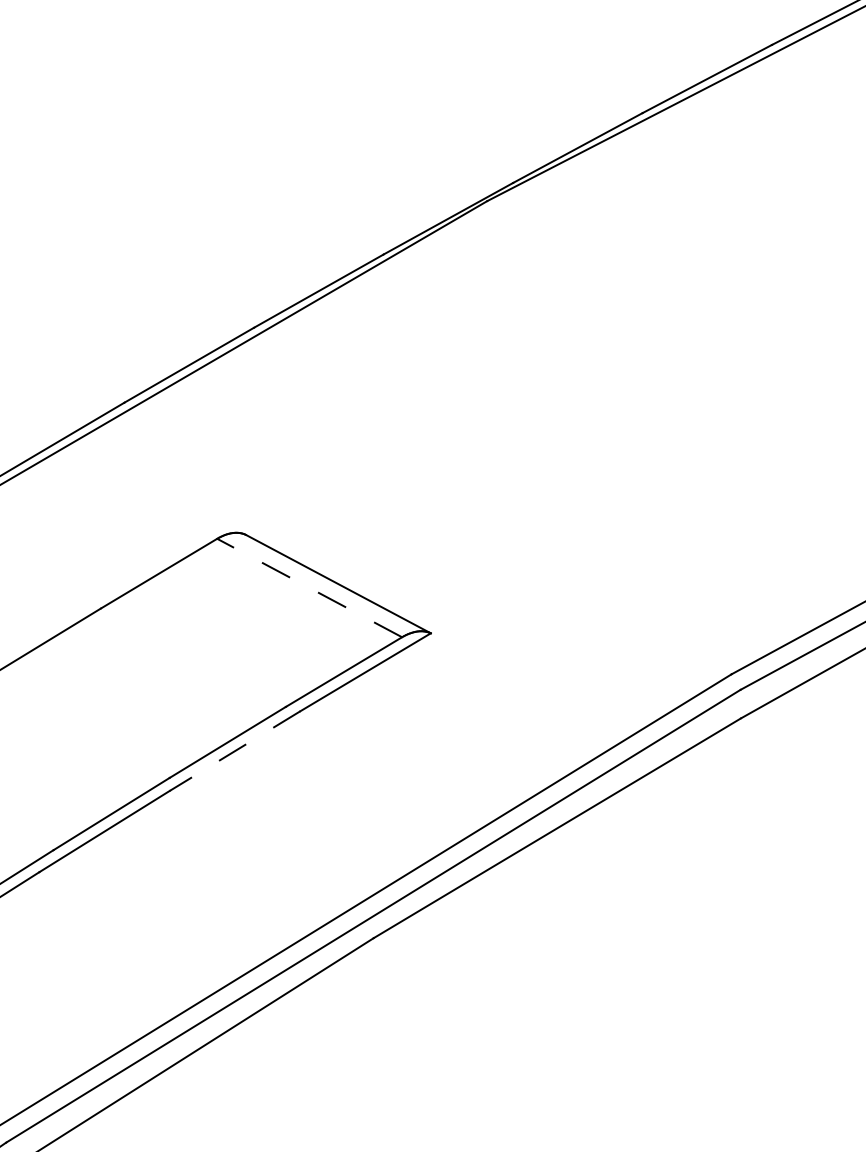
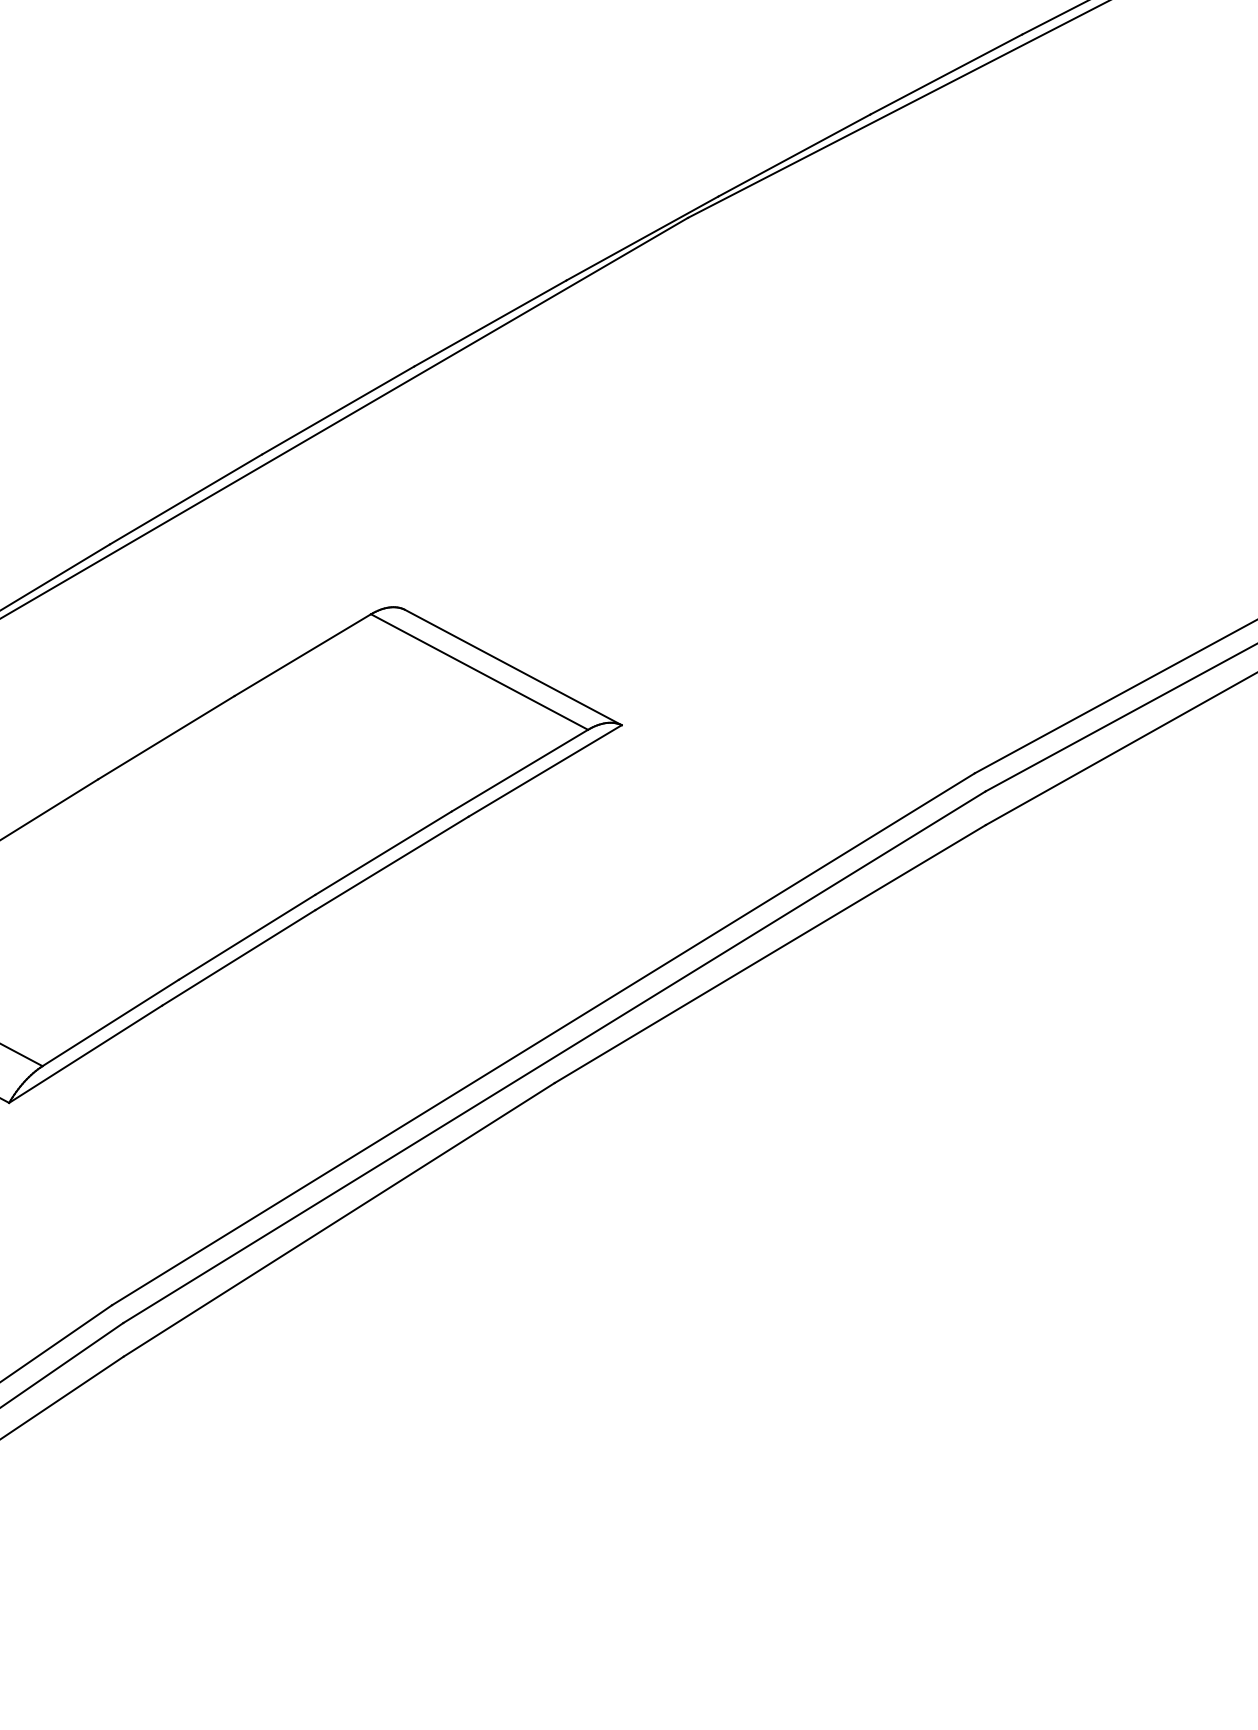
line: (309, 588) -> (479, 672), dashed -> solid
line: (235, 751) -> (392, 863), dashed -> solid

